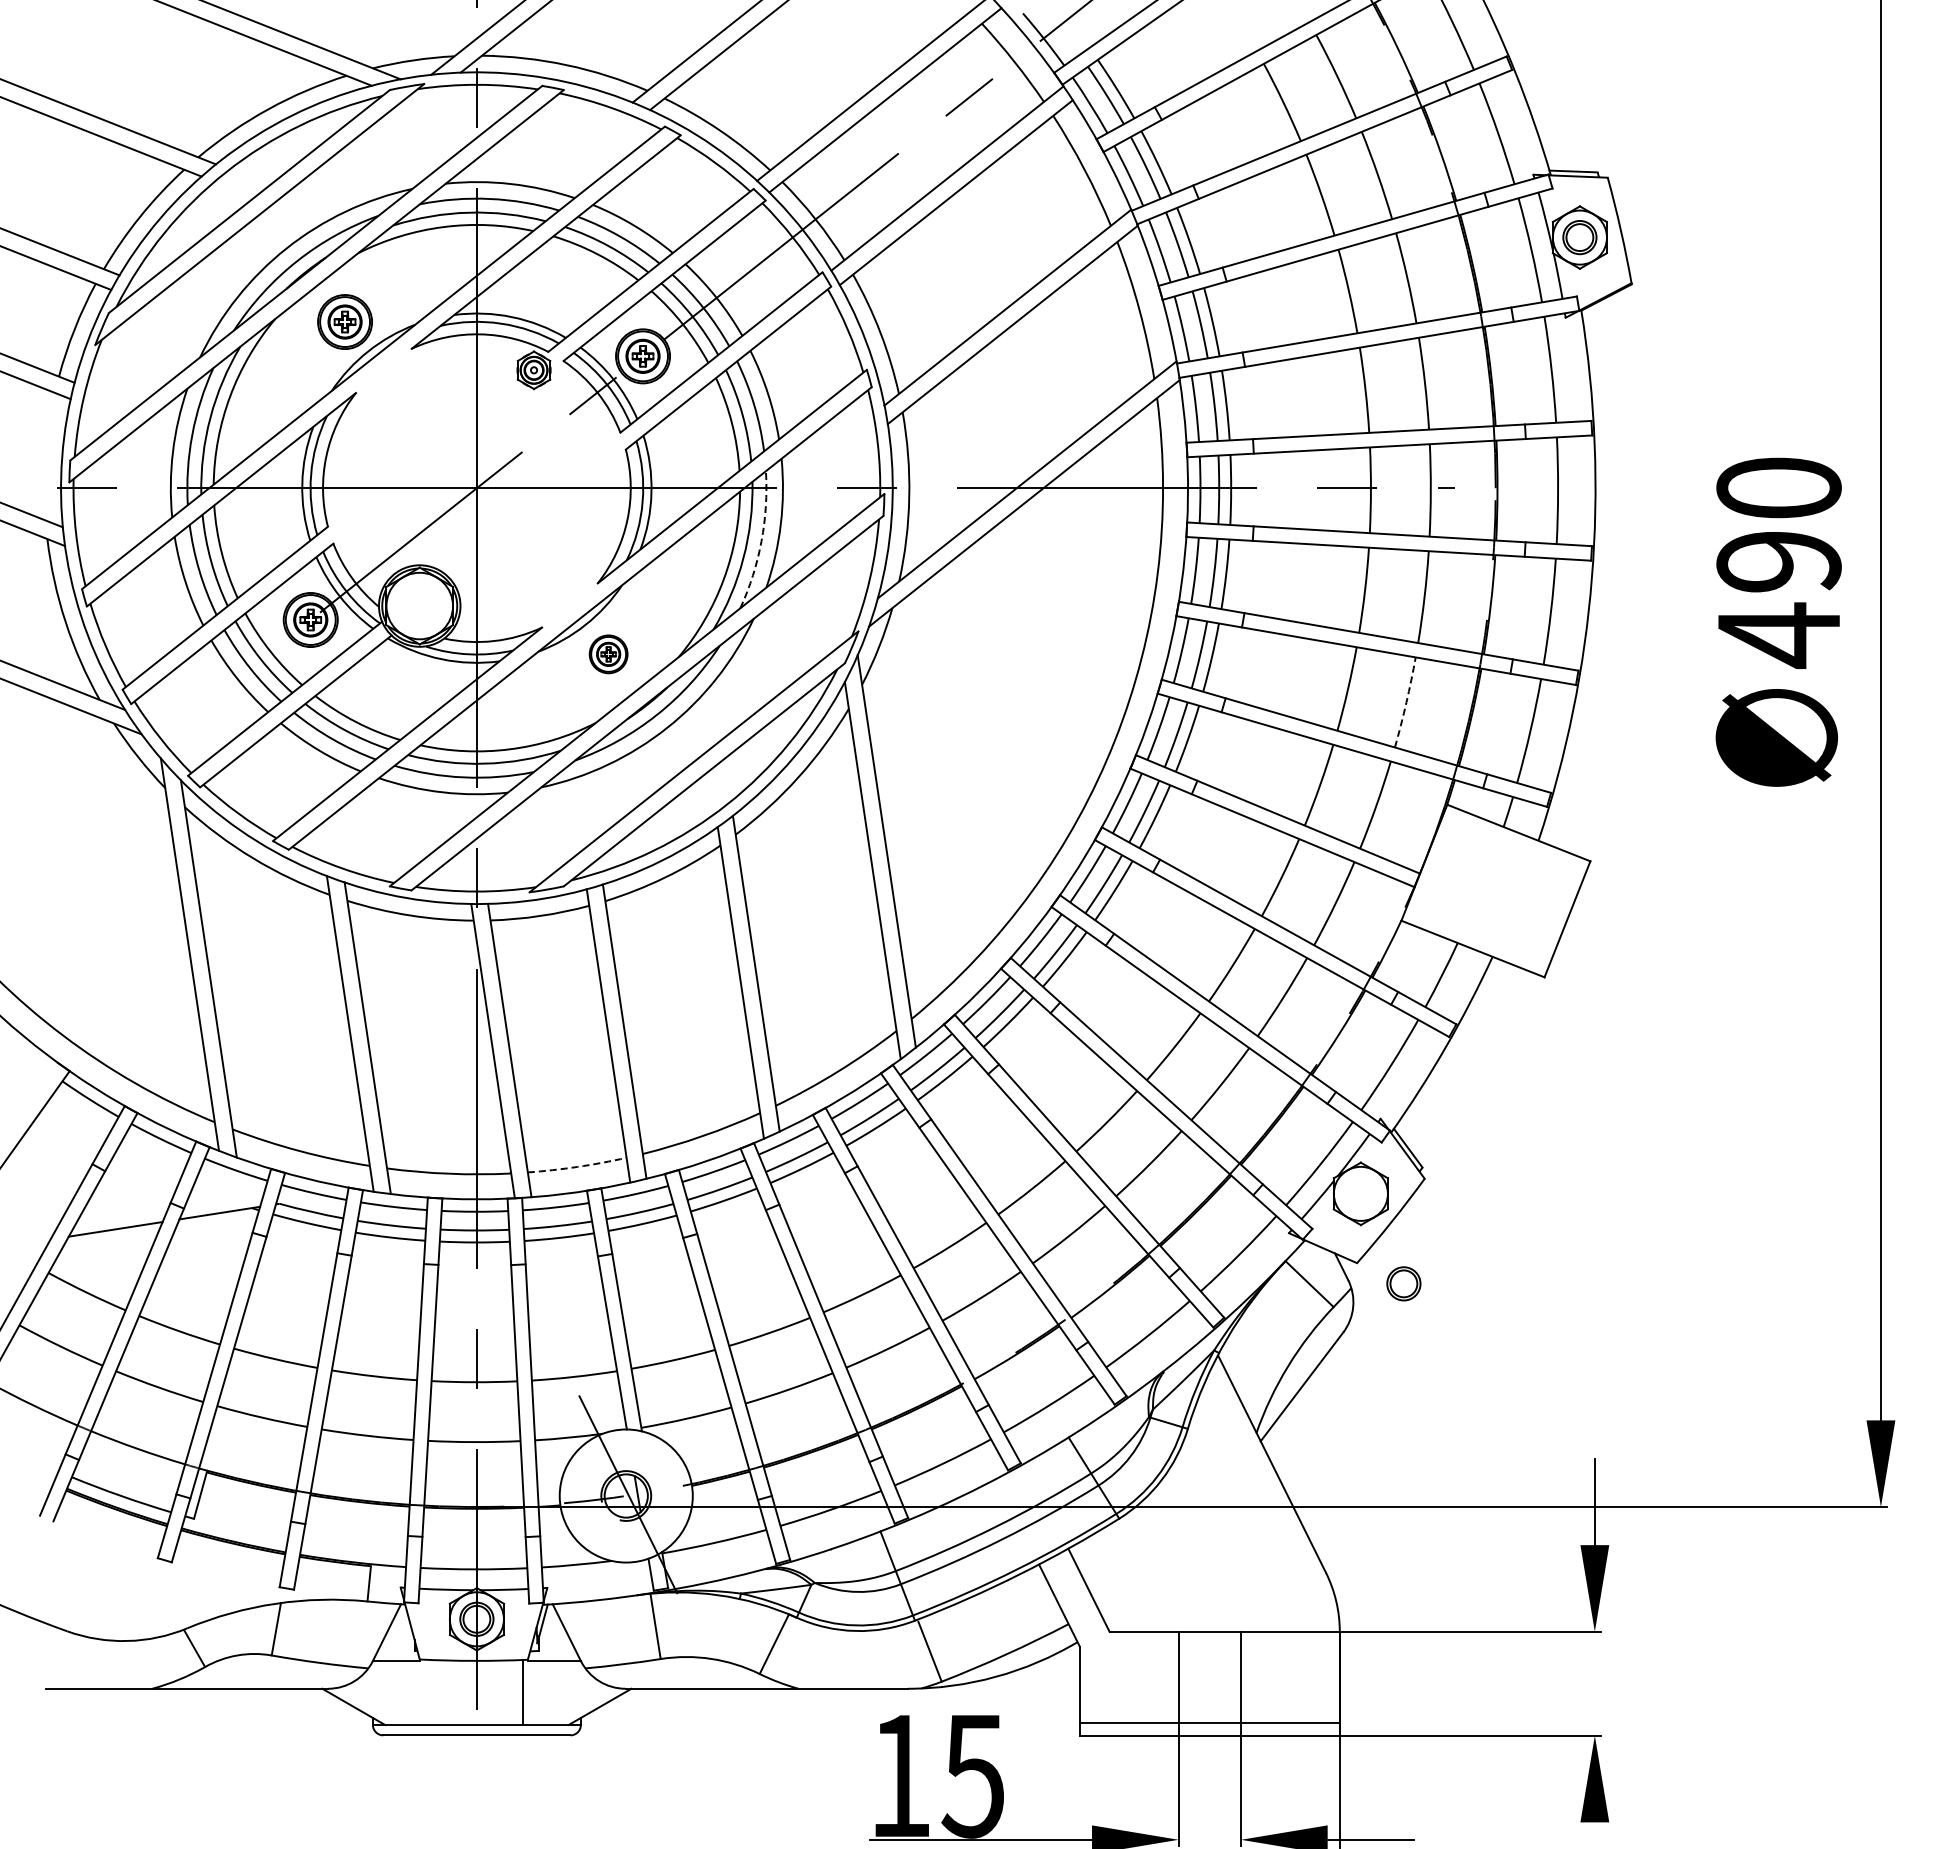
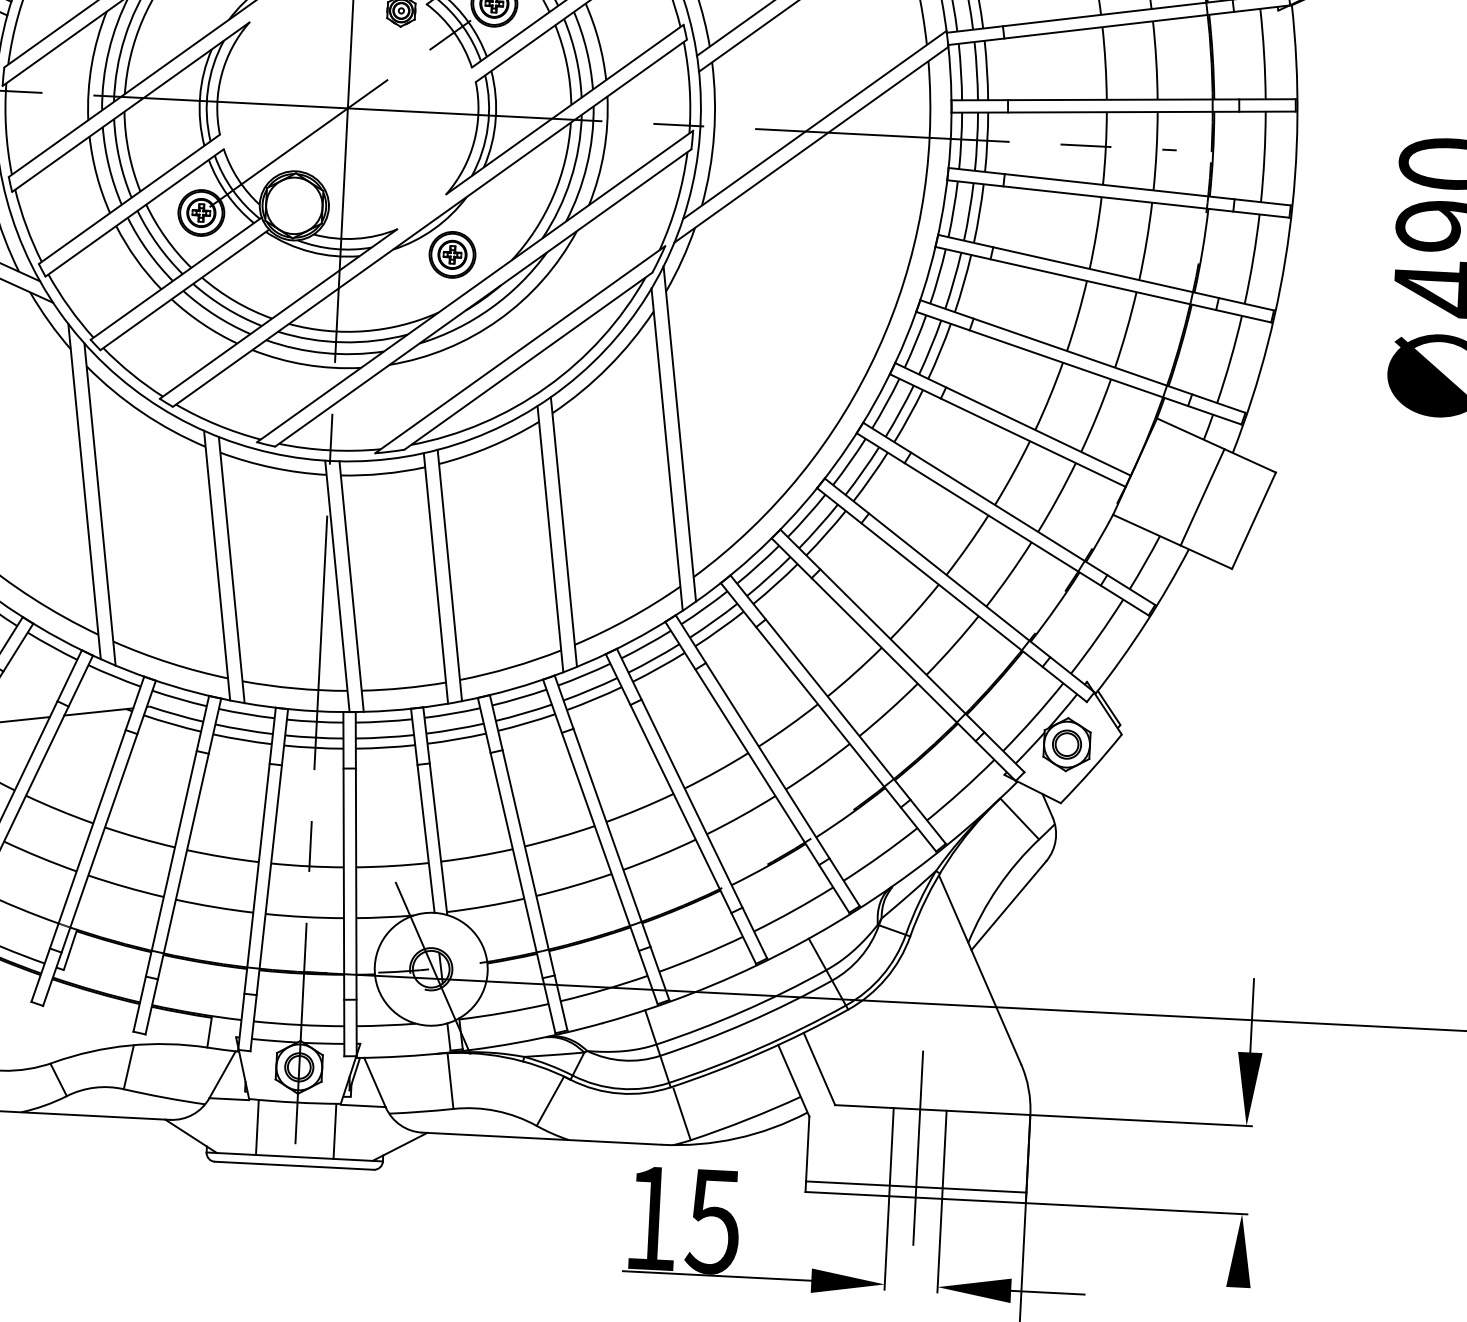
arc: (761, 541) -> (586, 165), dashed -> solid
part: (608, 654) -> (452, 255), size x1.43
arc: (1406, 702) -> (1126, 330), dashed -> solid
line: (1505, 894) -> (1202, 497), added
arc: (577, 1166) -> (404, 687), dashed -> solid
part: (1403, 1283) -> (1066, 744), moved
line: (1209, 1677) -> (917, 1148), added
line: (431, 1692) -> (257, 1127), added

